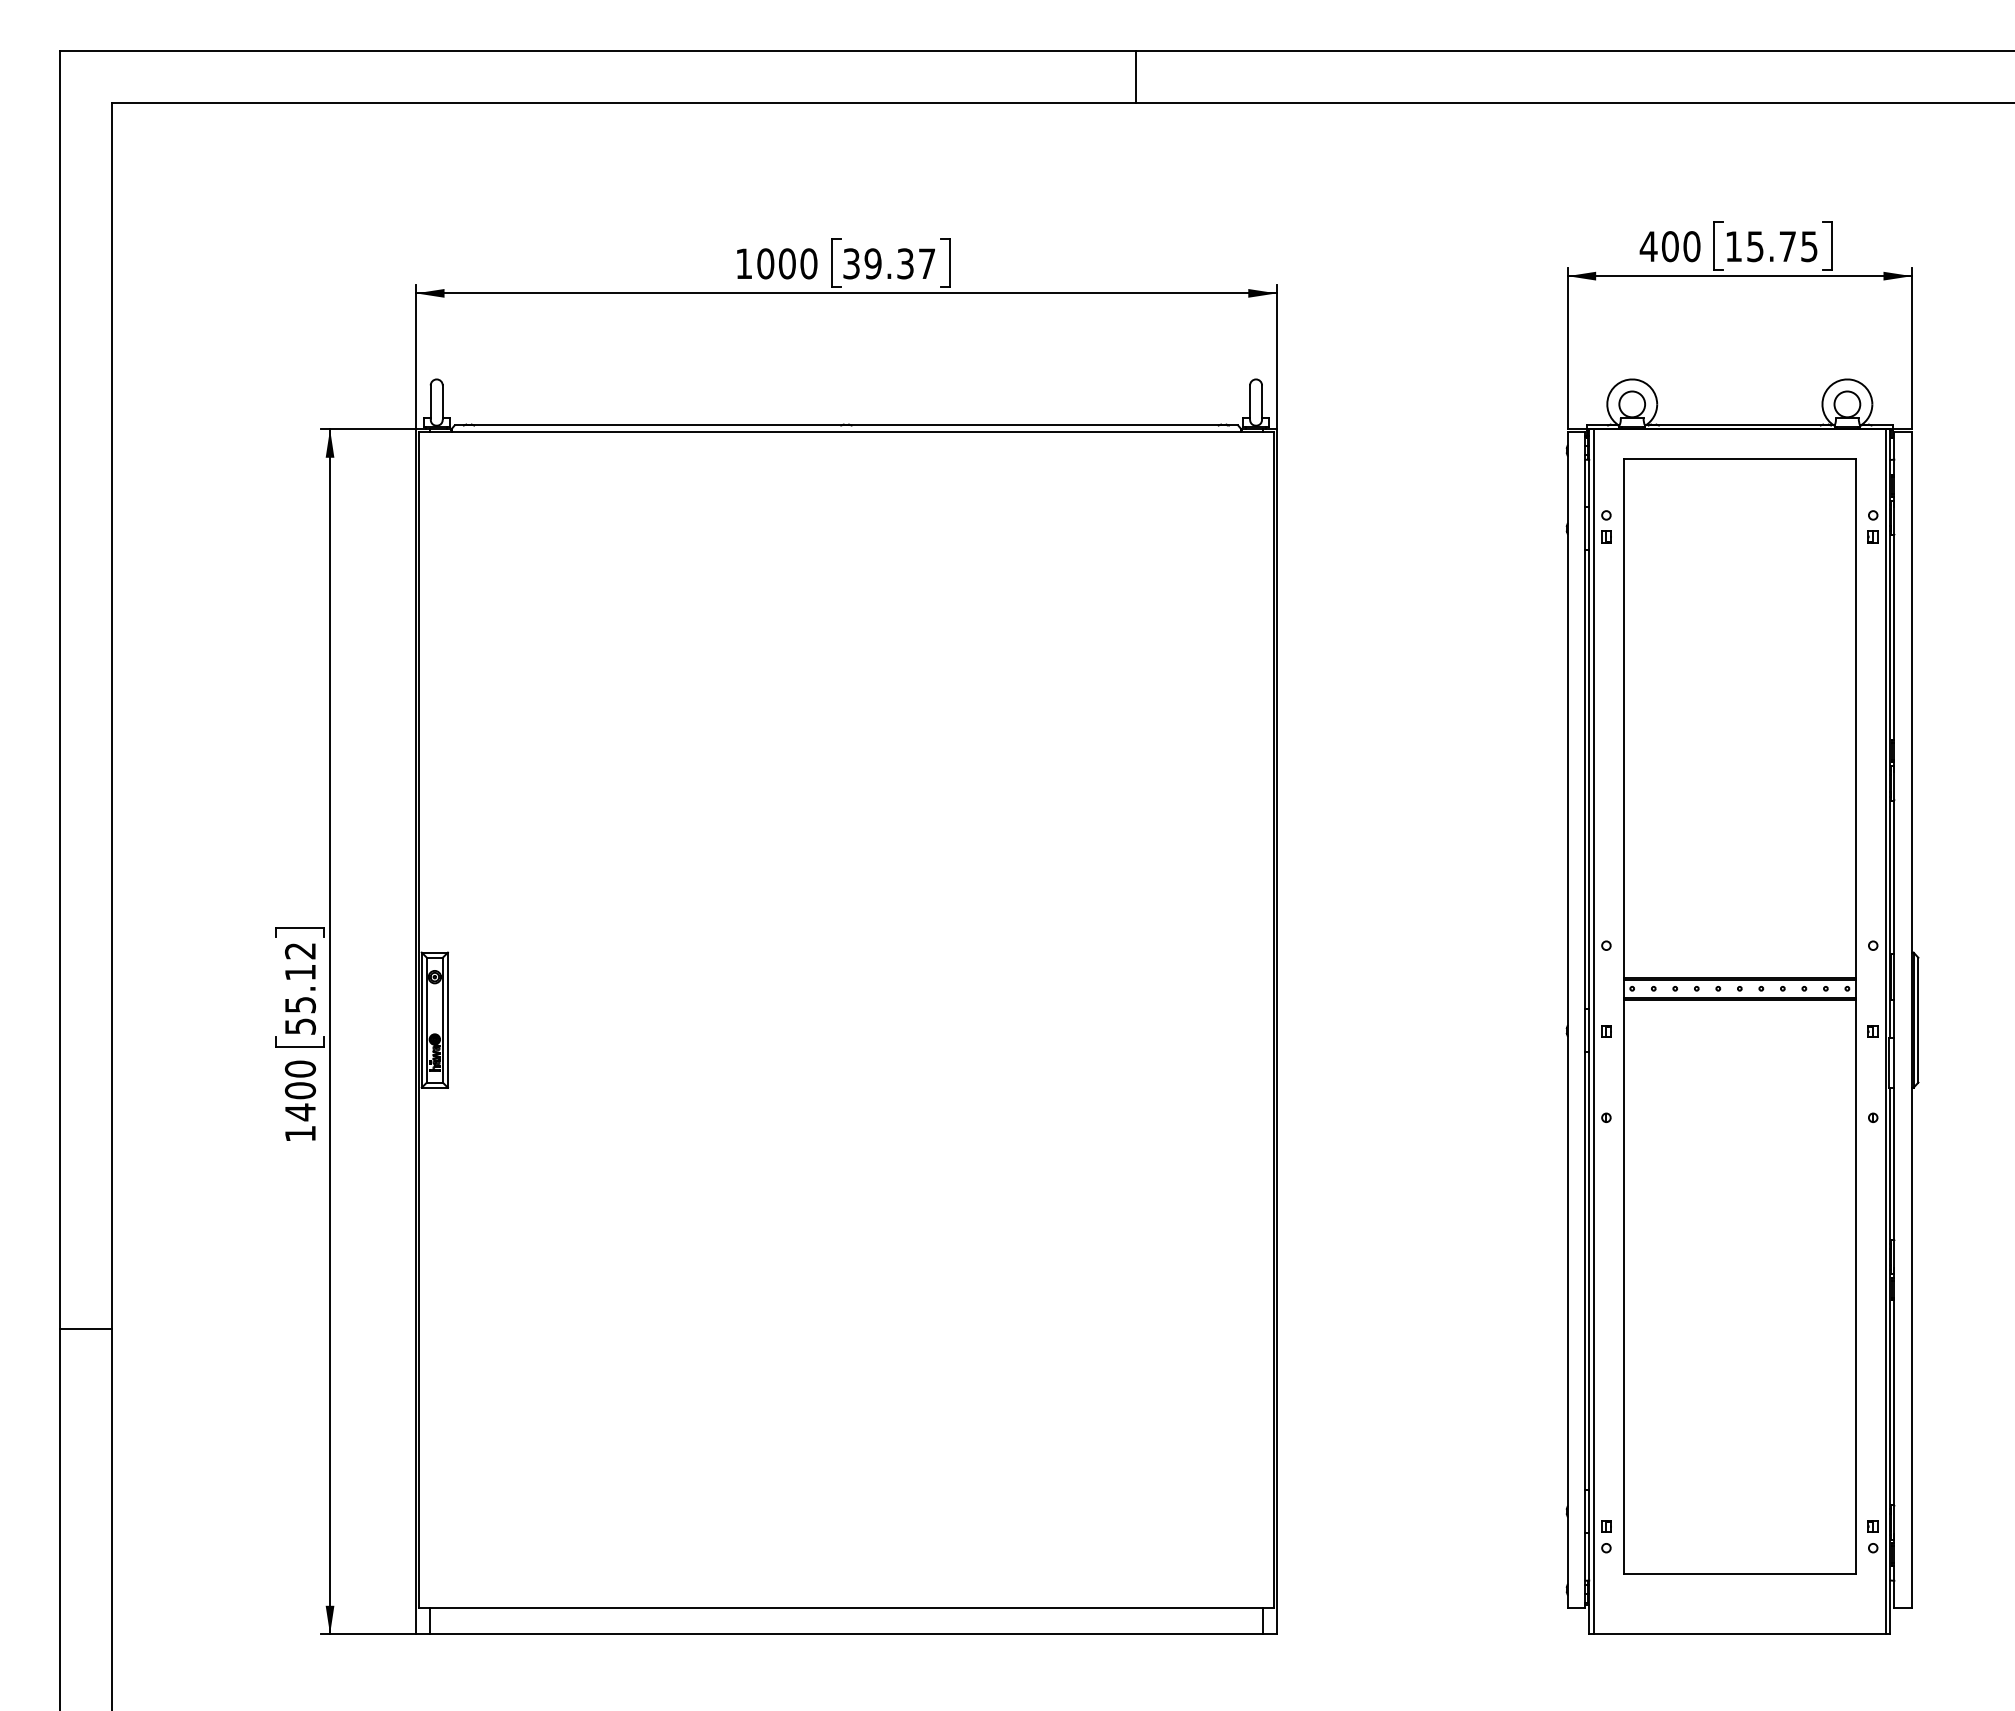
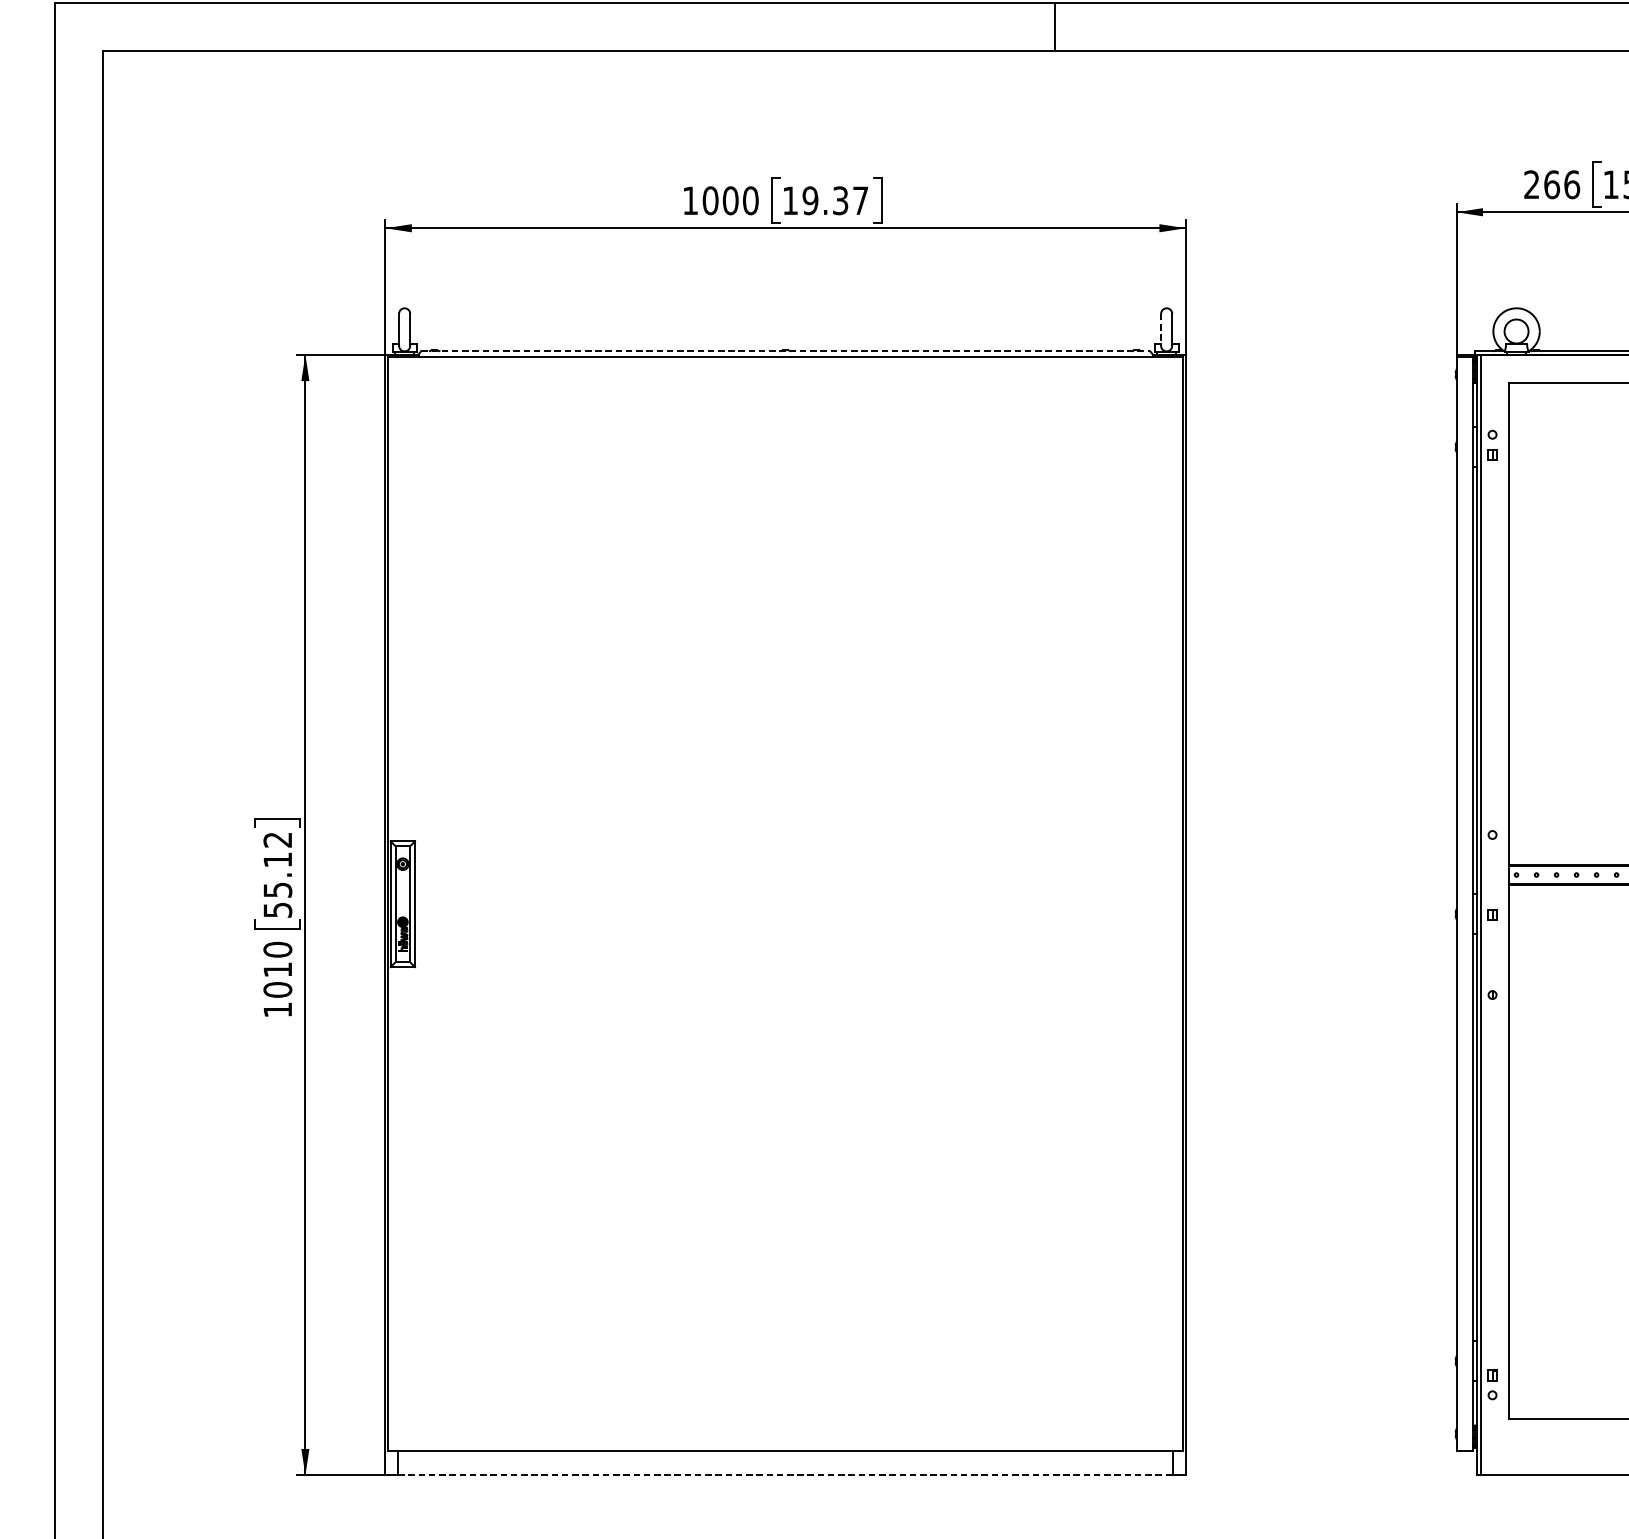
text: (1669, 246) -> (1551, 184), 400 -> 266
text: (851, 263) -> (790, 200), 39.37 -> 19.37
line: (1250, 402) -> (1161, 329), solid -> dashed
line: (846, 425) -> (785, 351), solid -> dashed
text: (300, 1101) -> (277, 979), 1400 -> 1010
line: (86, 1329) -> (78, 1191), removed
line: (846, 1634) -> (785, 1475), solid -> dashed

